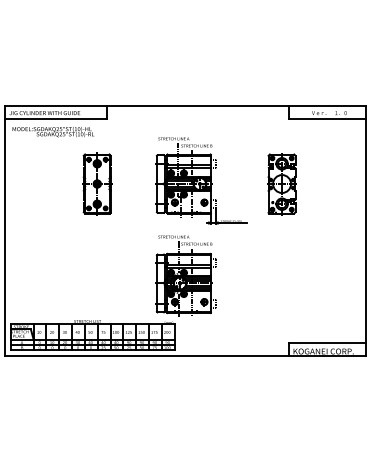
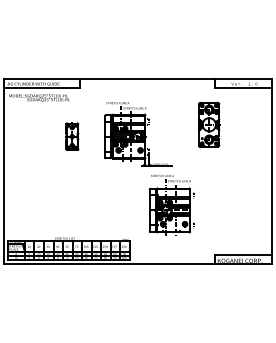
part: (201, 180) -> (138, 134), moved
part: (97, 183) -> (72, 136), size x0.6
part: (281, 184) -> (208, 125), moved
part: (185, 275) -> (171, 204), moved

